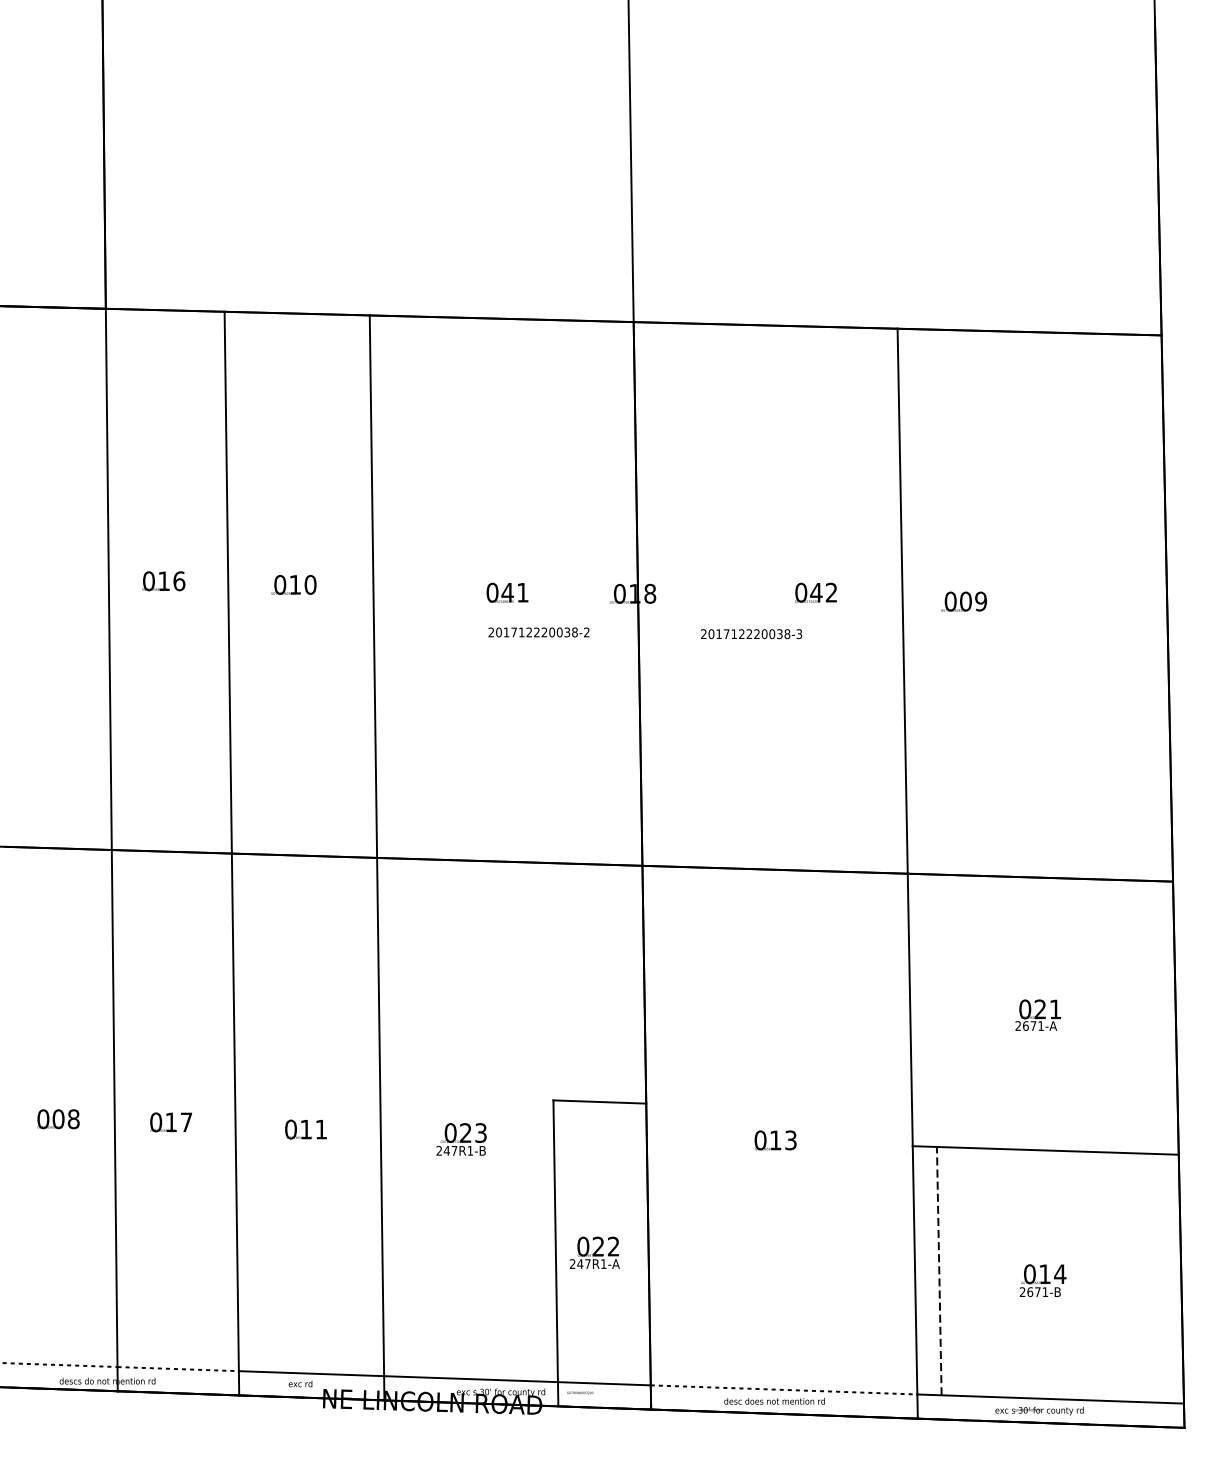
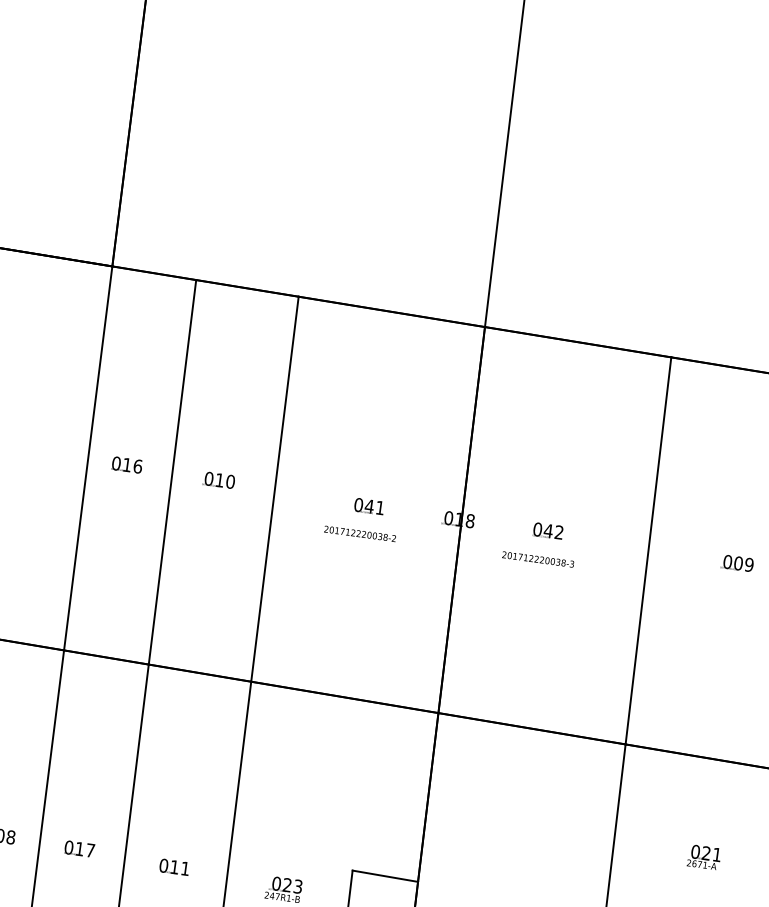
text: (815, 592) -> (547, 530), moved
text: (963, 601) -> (736, 563), moved
text: (538, 632) -> (359, 533), moved

